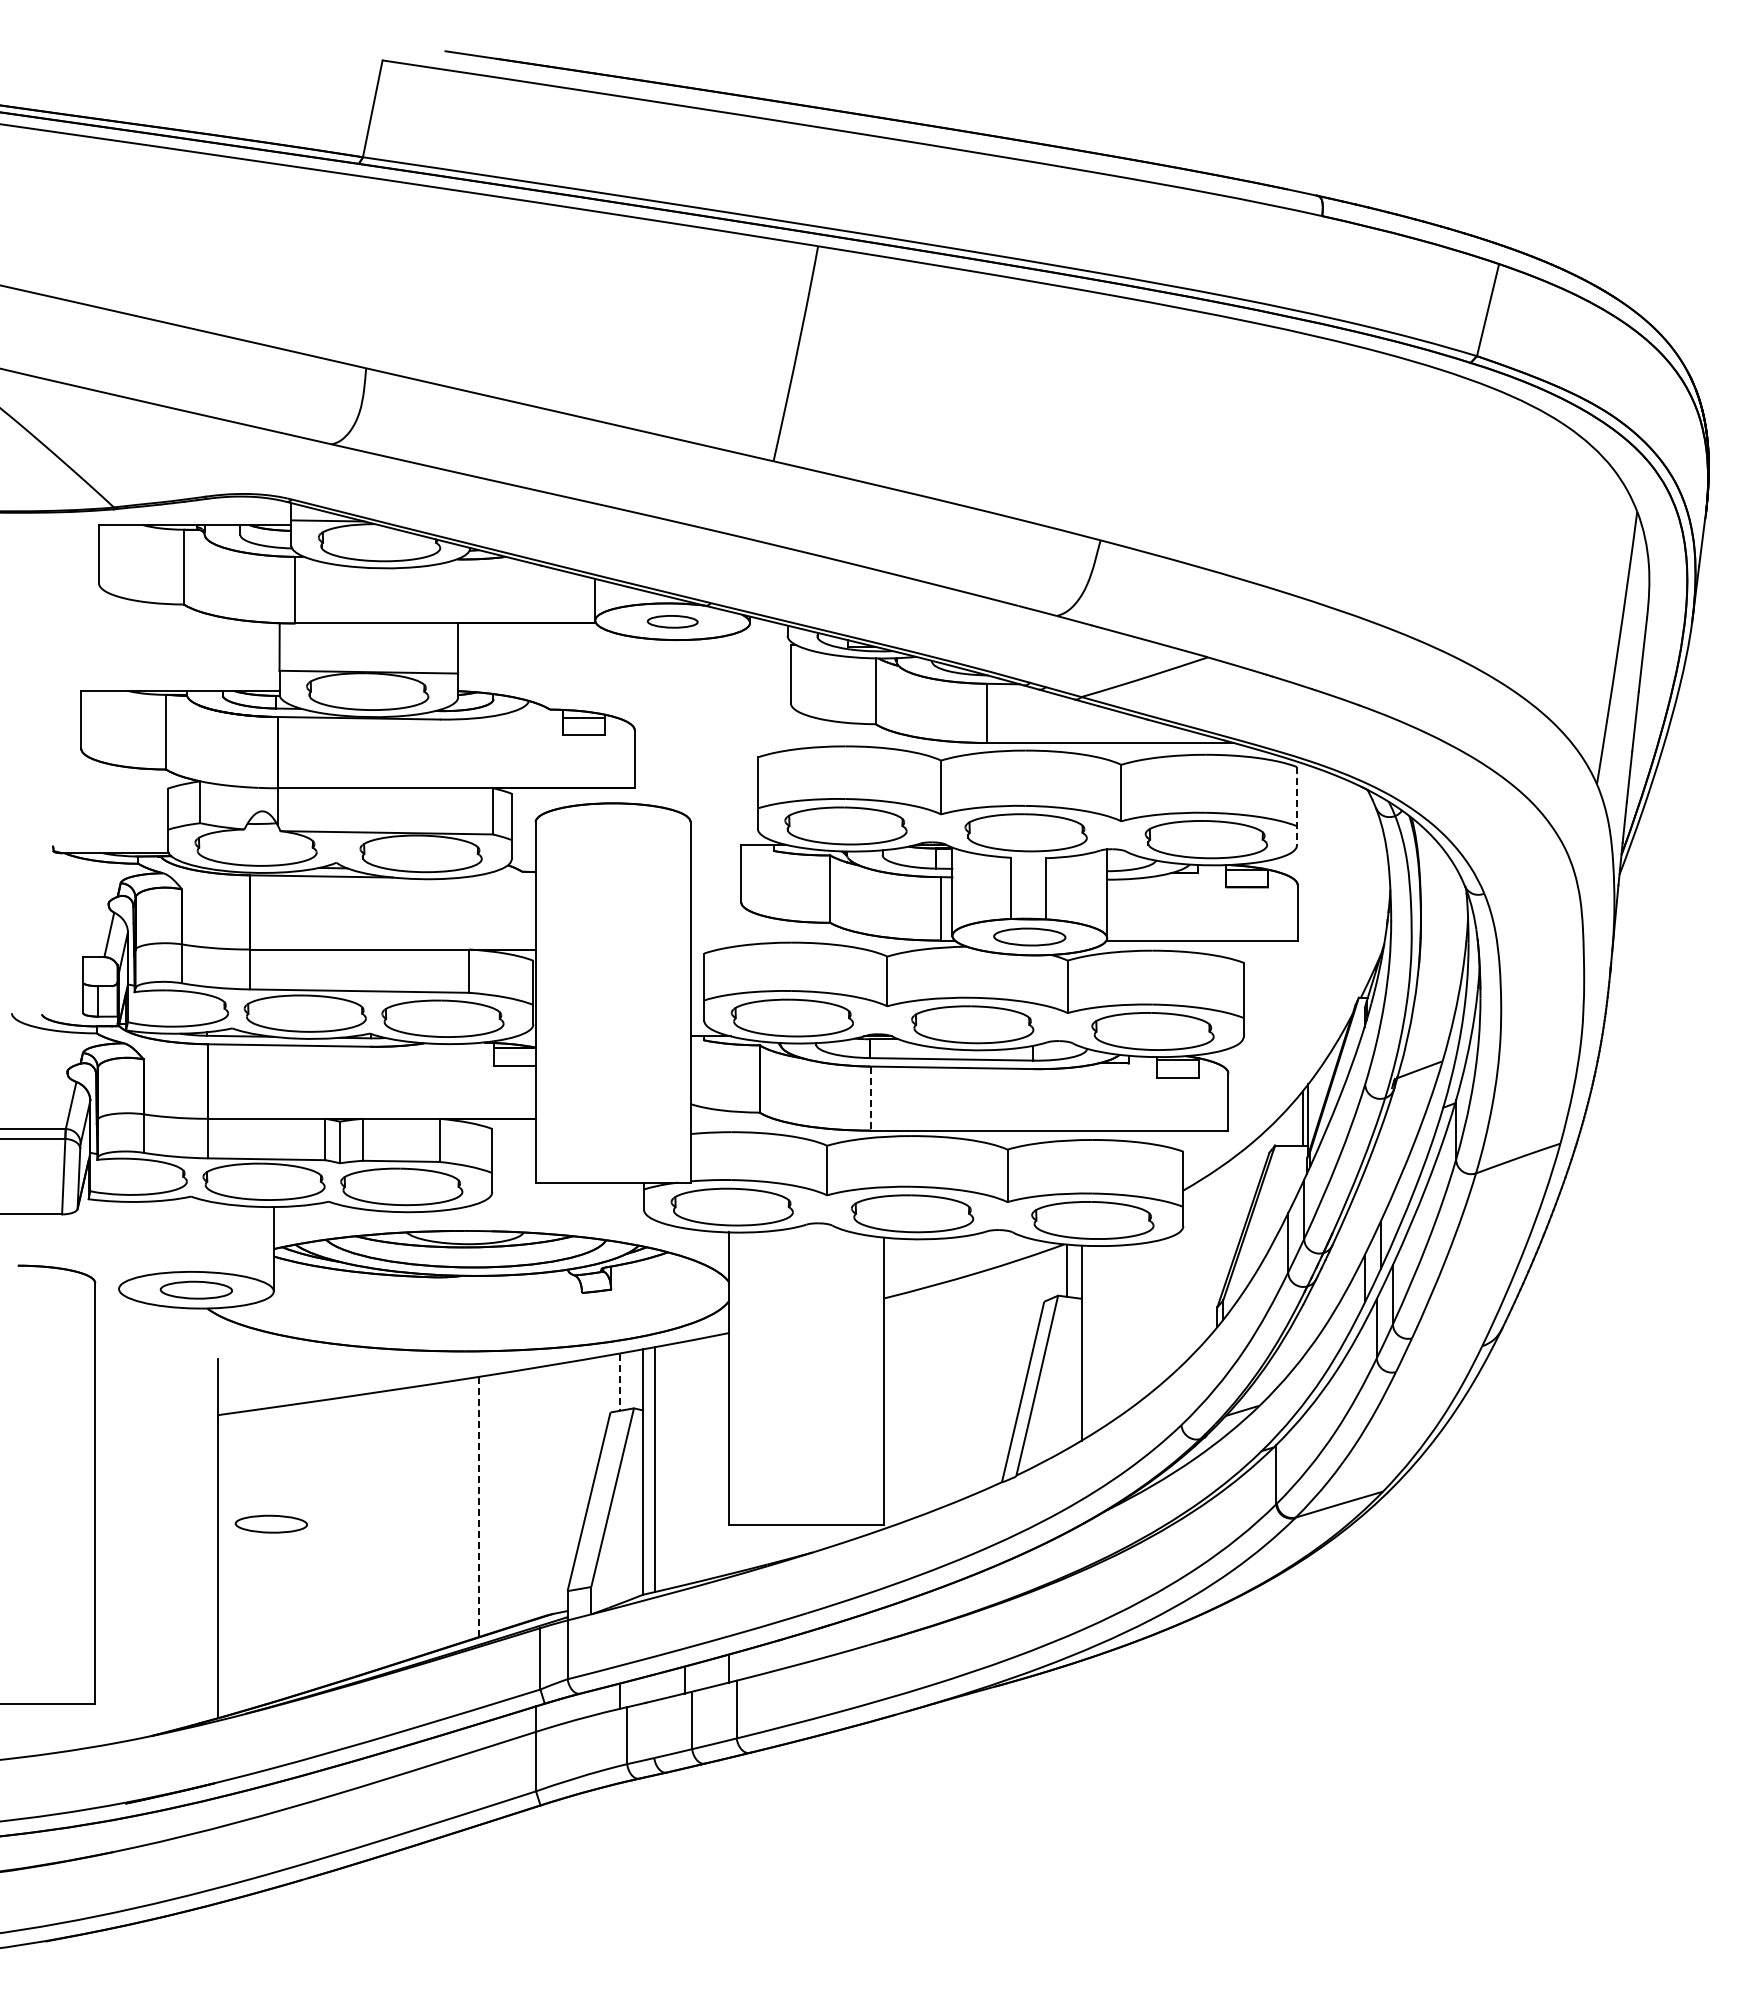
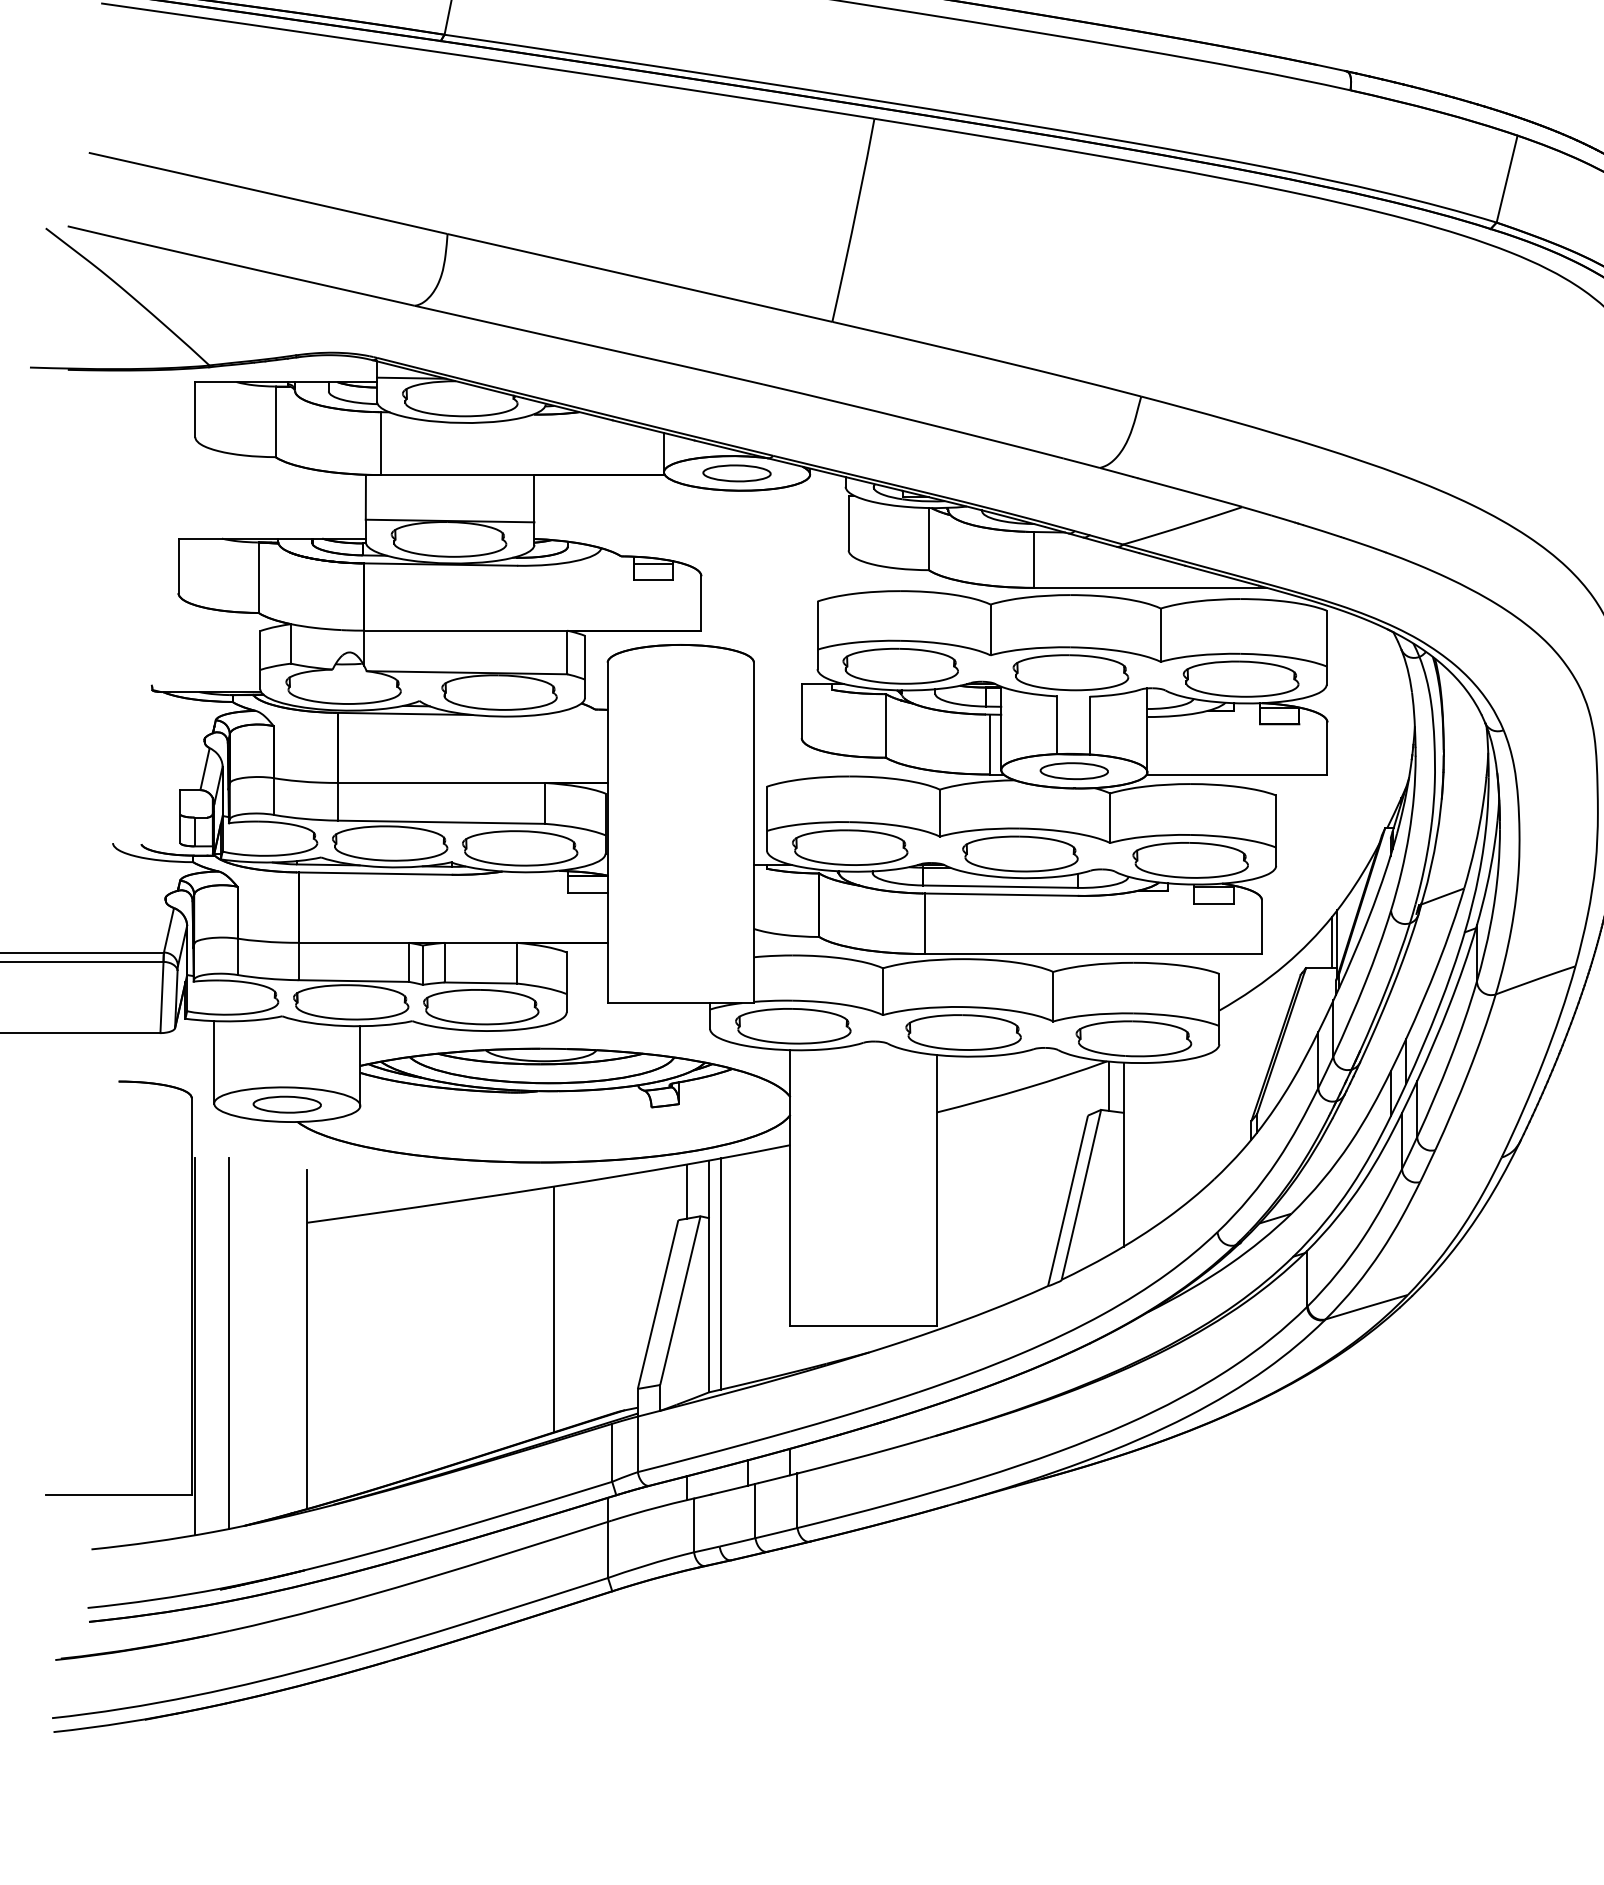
part: (672, 621) -> (736, 473), size x1.43
line: (1296, 806) -> (1326, 647), dashed -> solid
line: (871, 1099) -> (924, 924), dashed -> solid
line: (119, 1245) -> (214, 1062), added
line: (619, 1382) -> (686, 1191), dashed -> solid
line: (479, 1507) -> (554, 1309), dashed -> solid
part: (270, 1523) -> (357, 1325), removed
line: (134, 1542) -> (228, 1342), added
line: (98, 1546) -> (194, 1346), added

